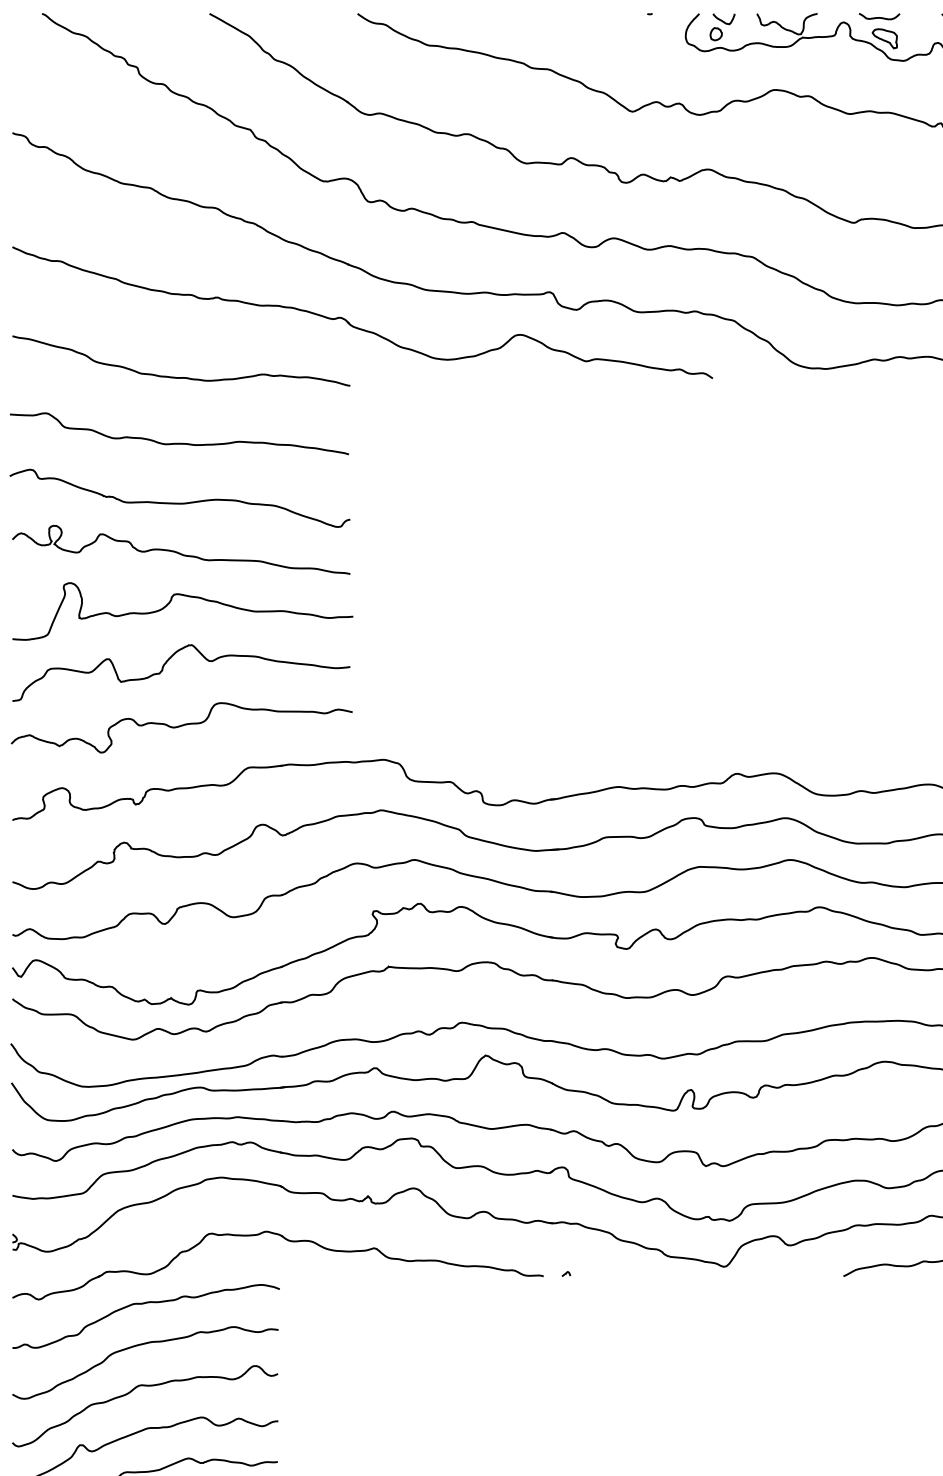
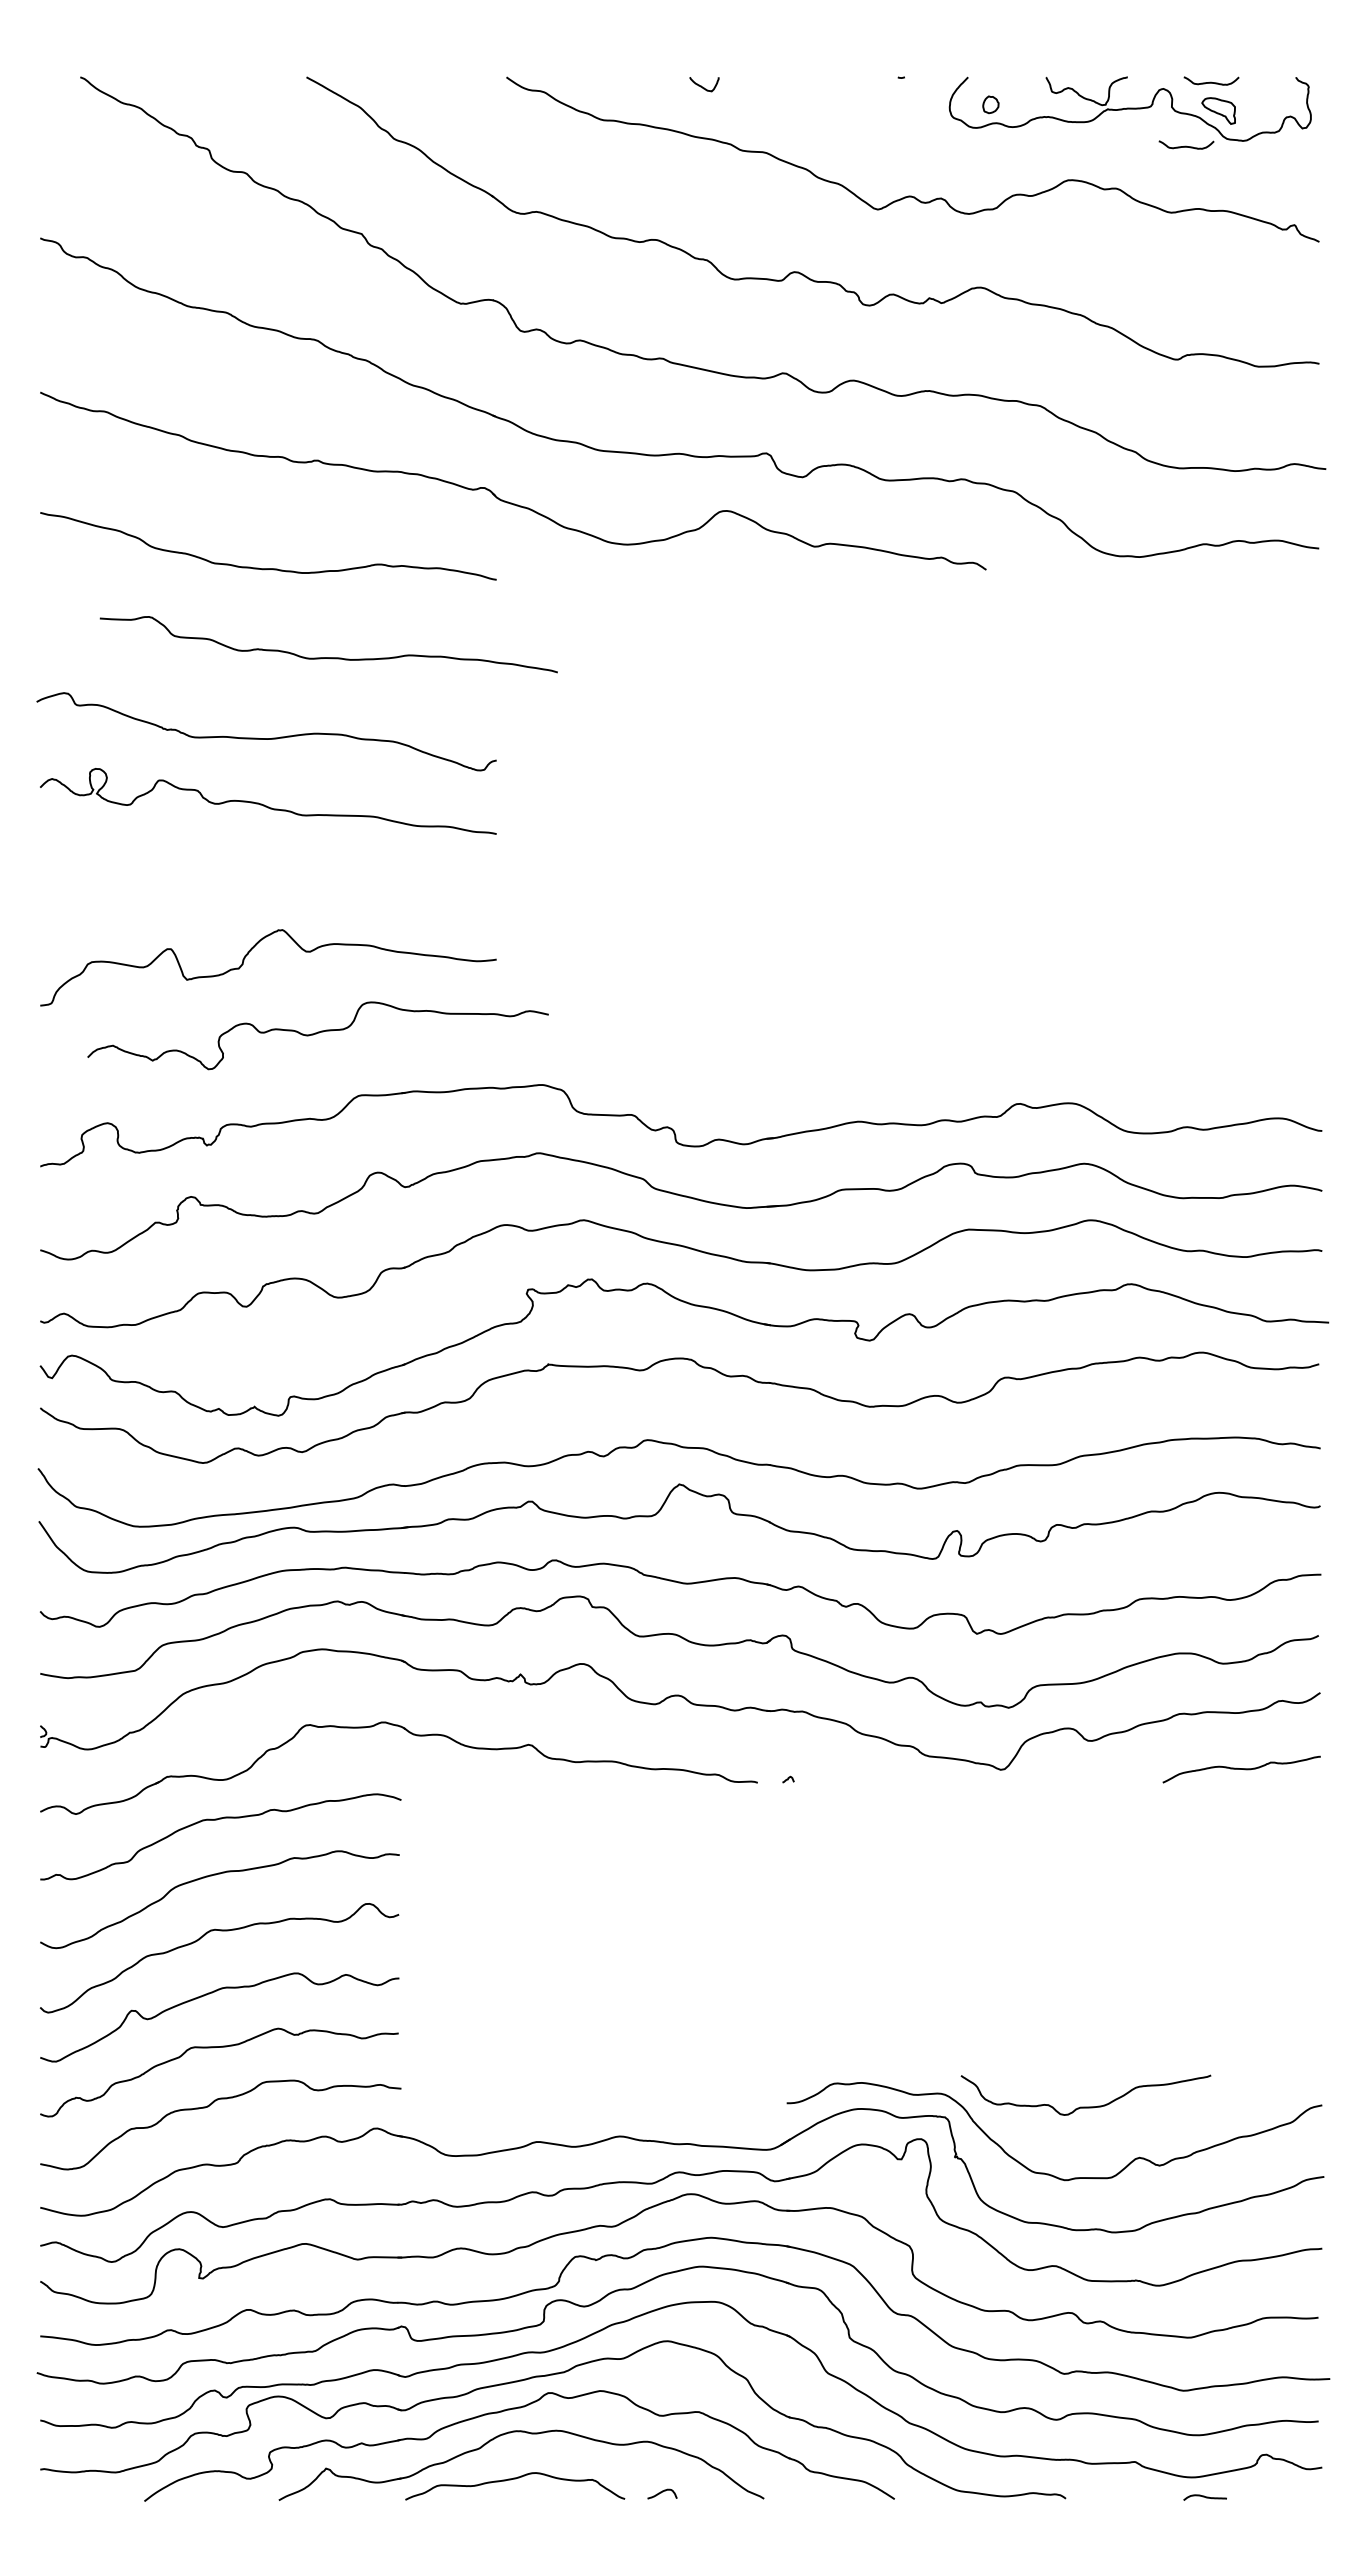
curve: (722, 20) -> (702, 86), moved
curve: (861, 64) -> (1186, 145), added
curve: (179, 443) -> (328, 657), moved
curve: (185, 596) -> (274, 864), removed
curve: (180, 726) -> (316, 1034), moved

